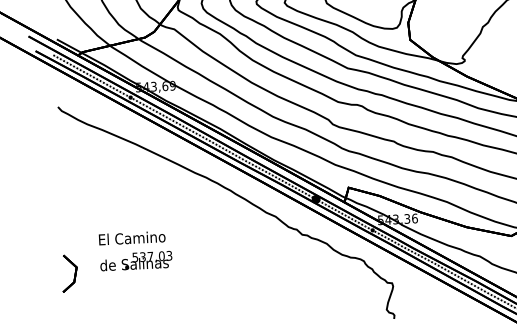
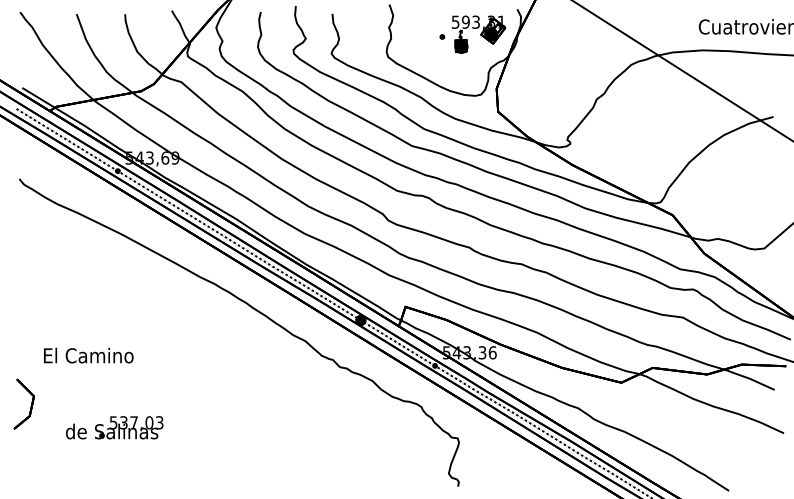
text: (132, 238) -> (88, 355), moved
text: (136, 260) -> (114, 427), moved

